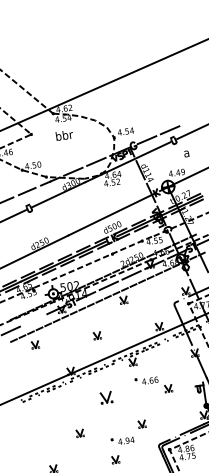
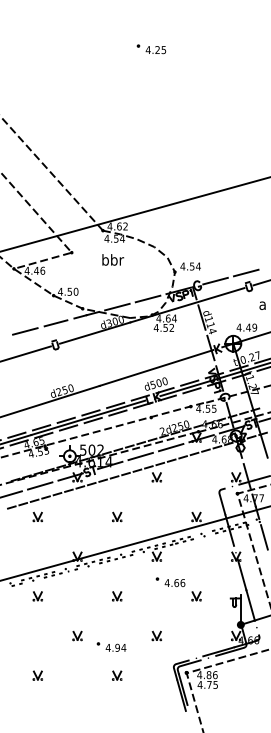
line: (33, 320) -> (40, 485), added
part: (106, 397) -> (117, 596), size x0.62
part: (44, 407) -> (37, 596), added
part: (122, 440) -> (111, 646), moved

